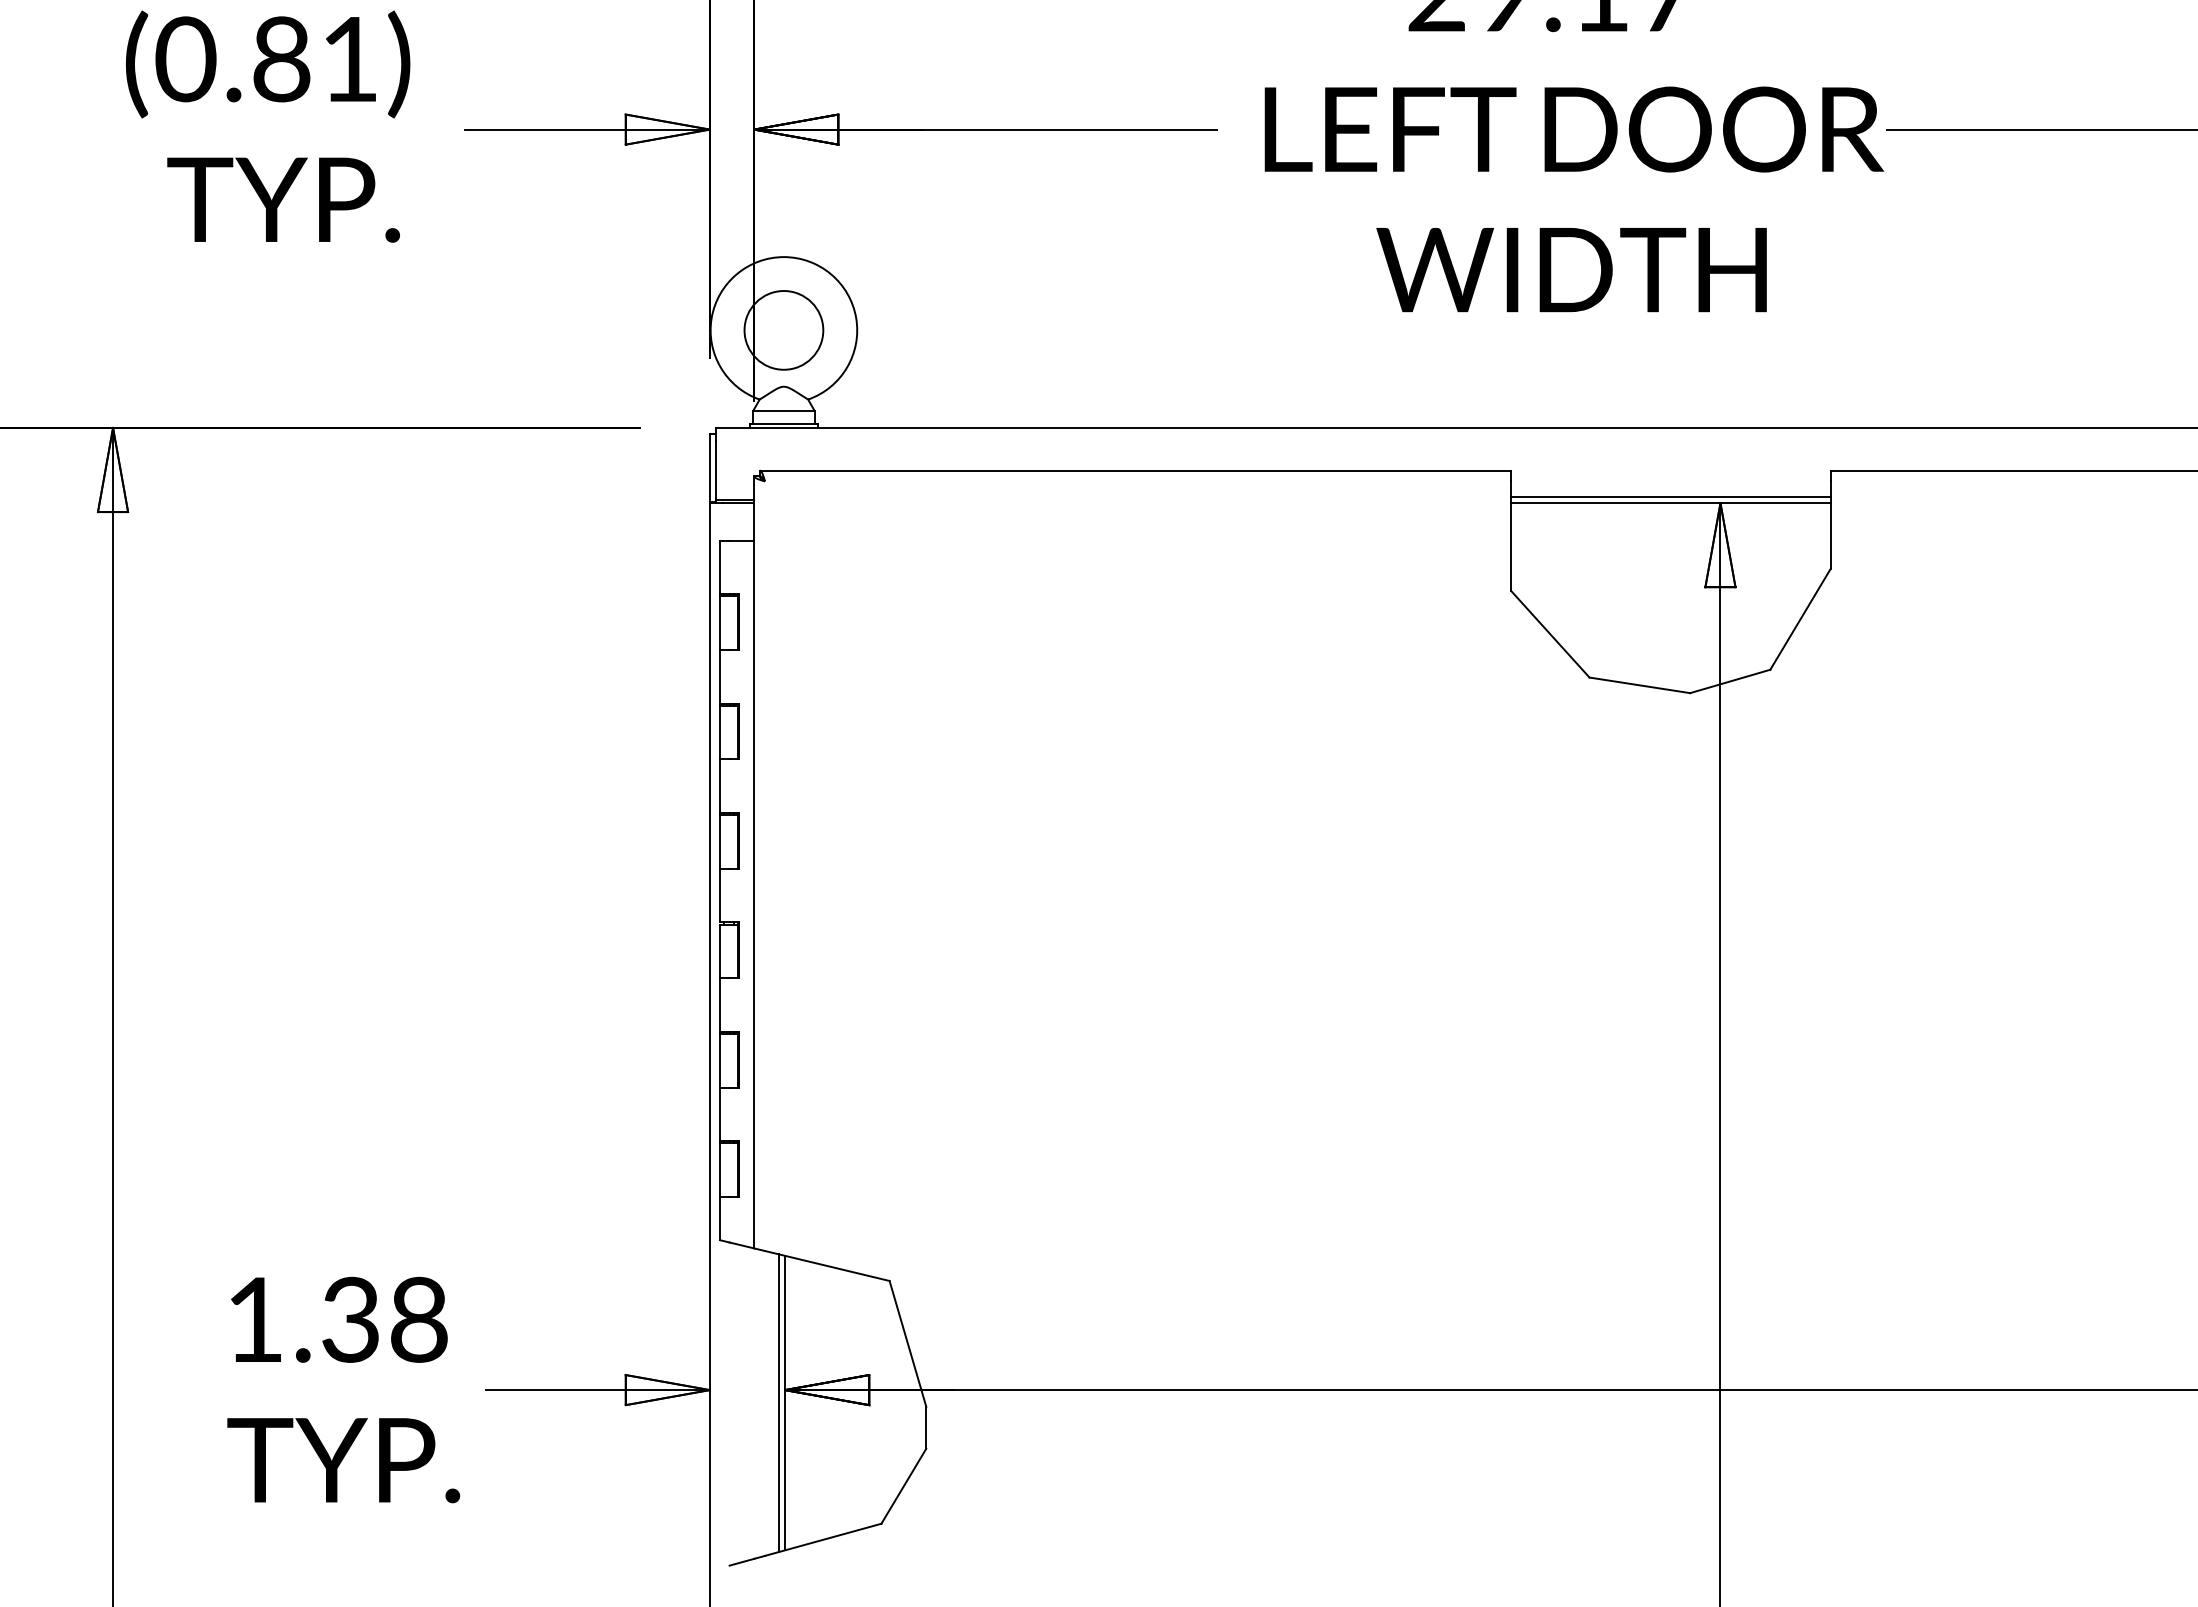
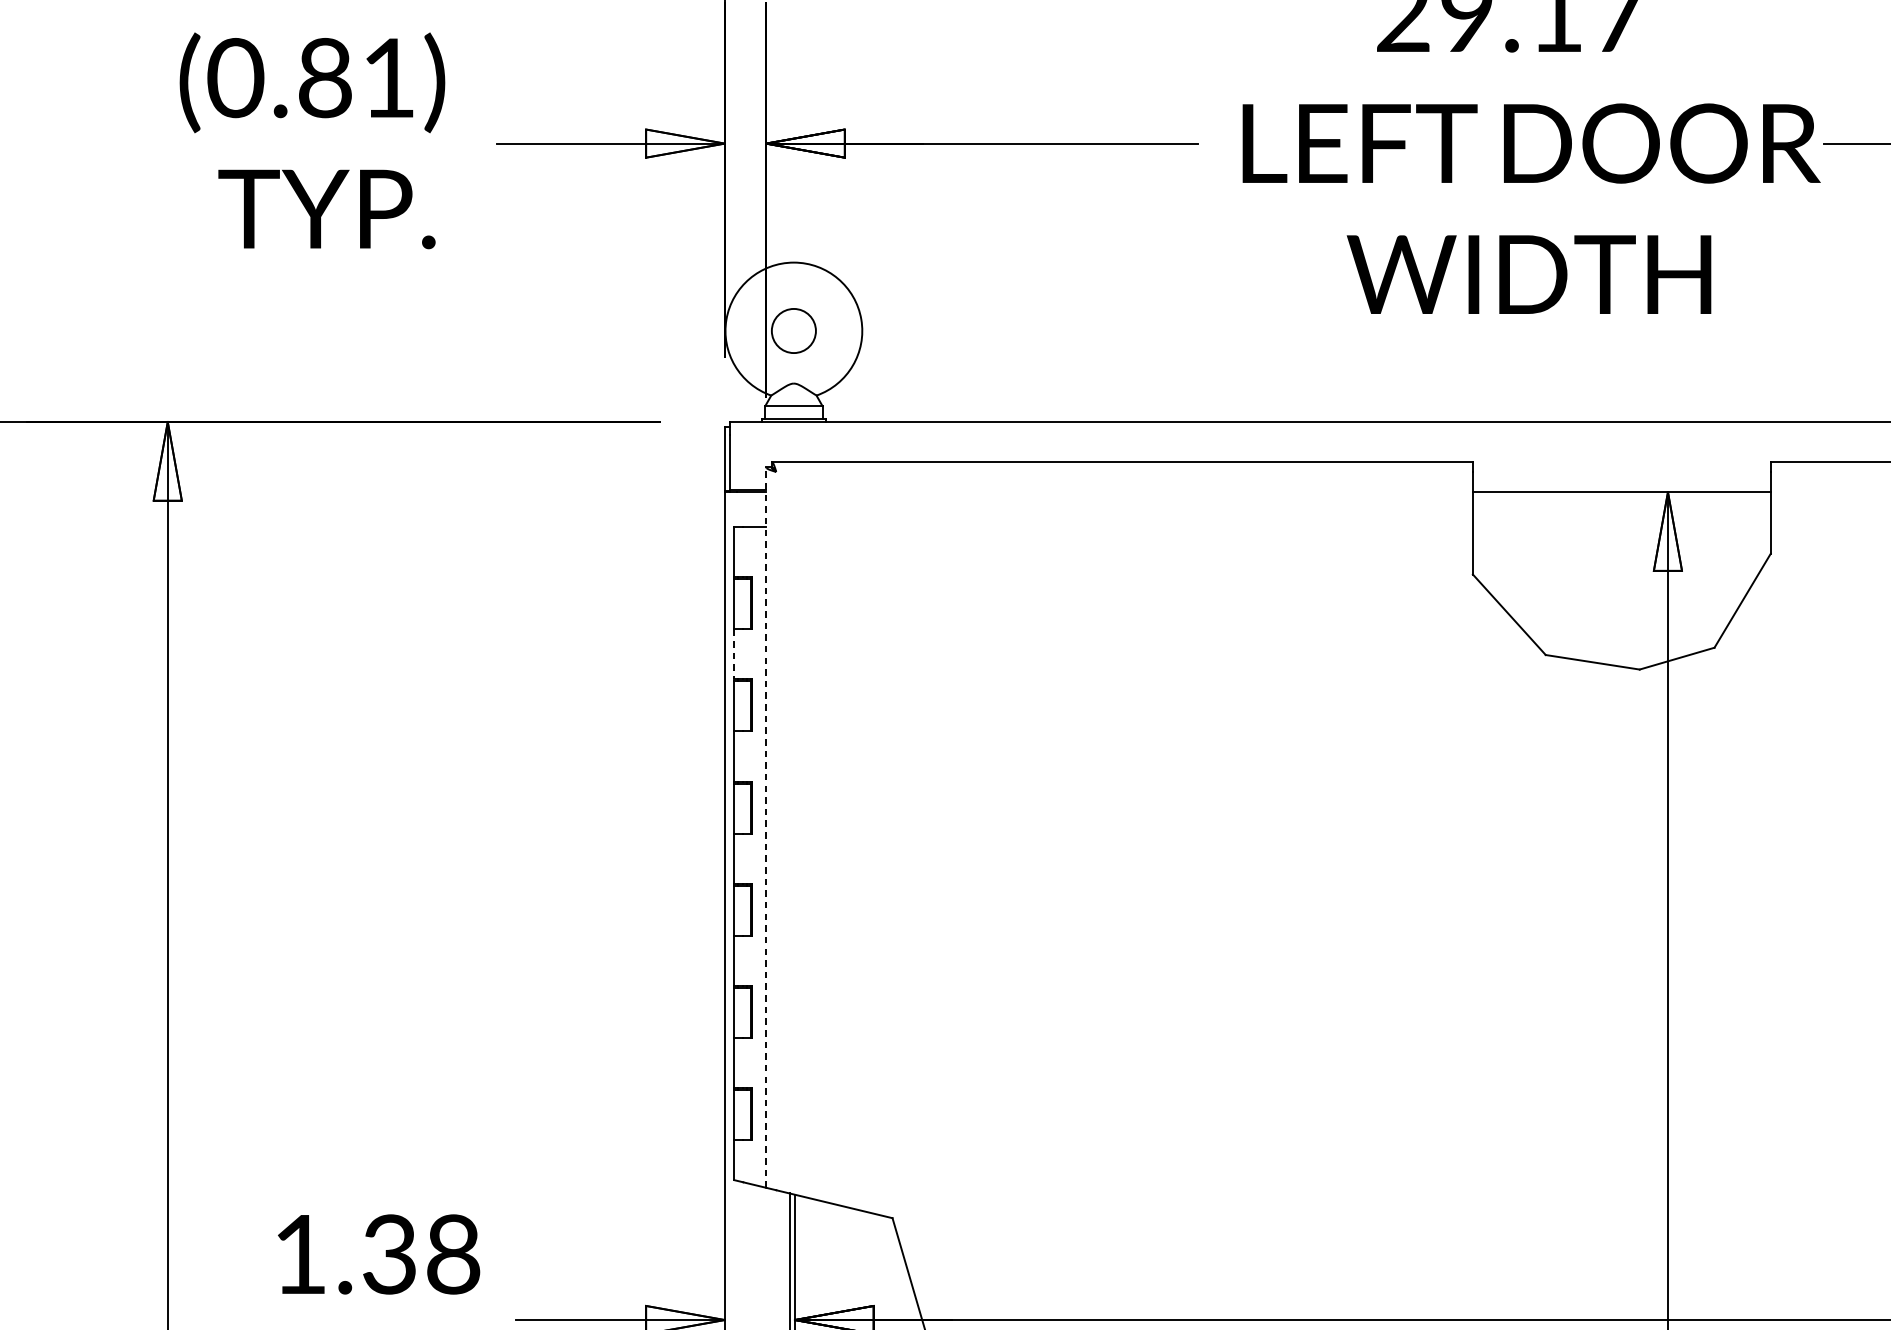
circle: (783, 330) -> (793, 331), size x0.6
line: (1670, 497) -> (1621, 486), removed
line: (719, 676) -> (733, 654), solid -> dashed
line: (754, 861) -> (766, 826), solid -> dashed

